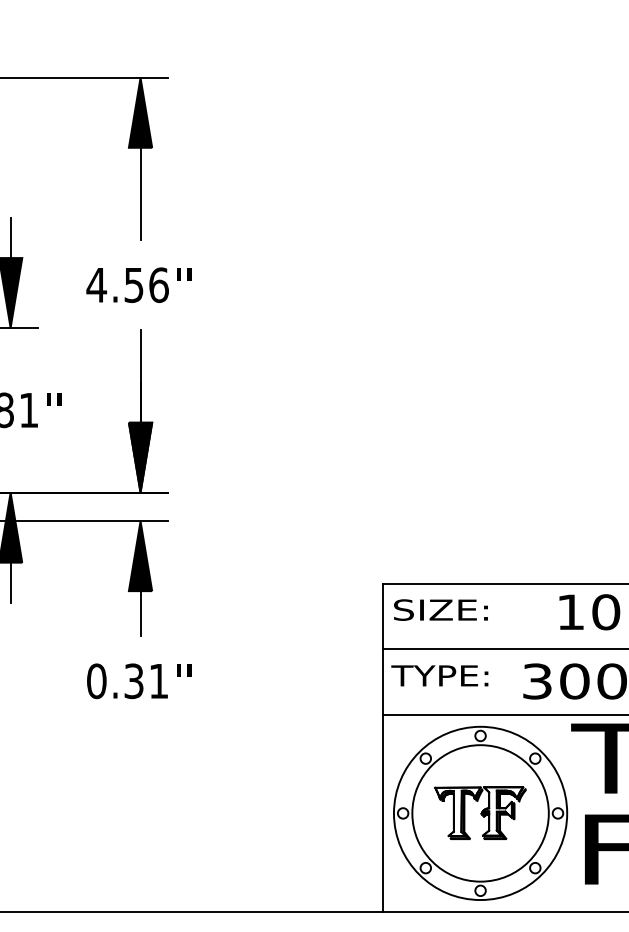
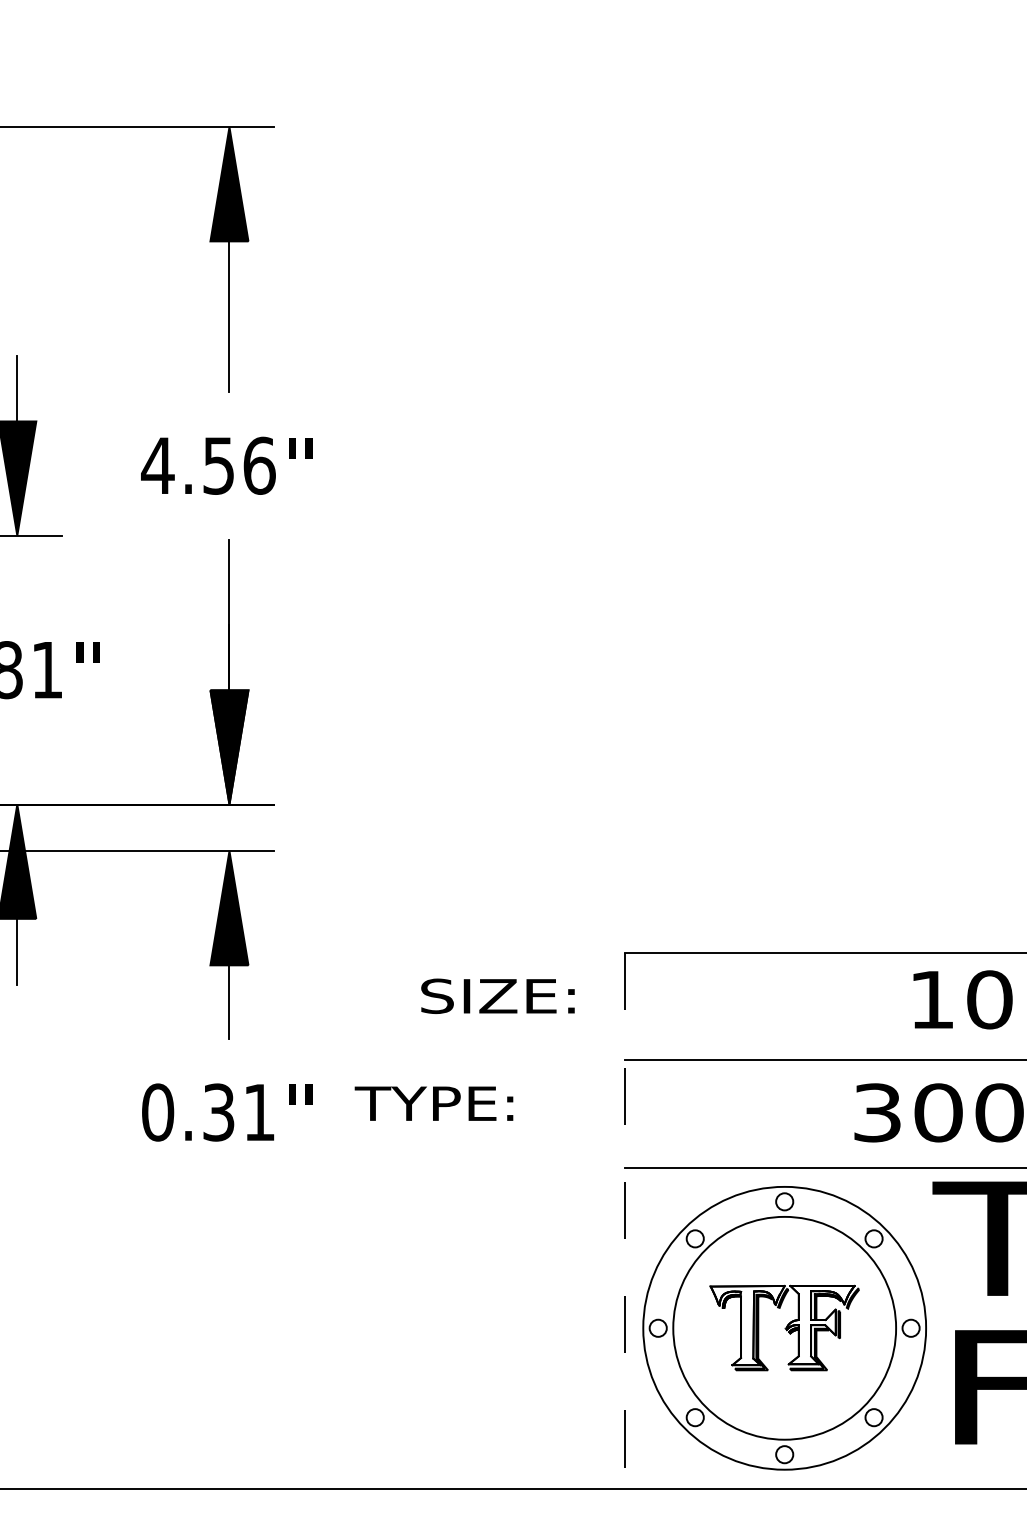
text: (440, 609) -> (497, 995), moved
text: (439, 675) -> (433, 1103), moved
line: (382, 748) -> (624, 1222), solid -> dashed

